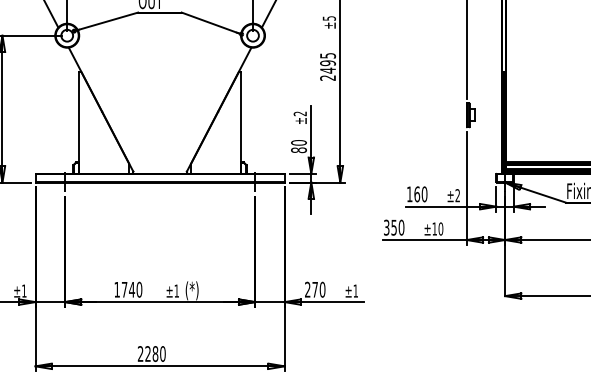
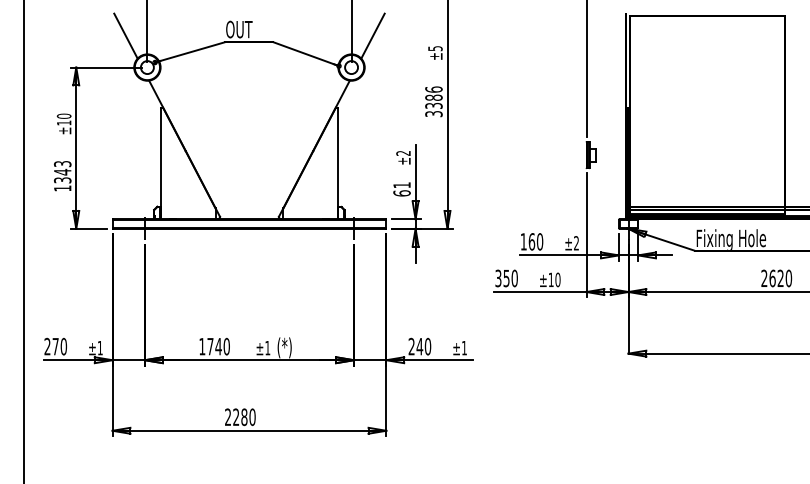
text: (327, 66) -> (433, 101), 2495 -> 3386
text: (298, 146) -> (401, 189), 80 -> 61
text: (314, 289) -> (419, 346), 270 -> 240

